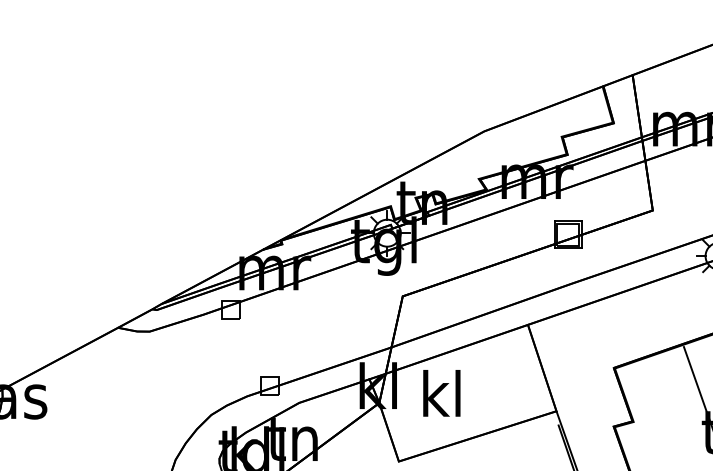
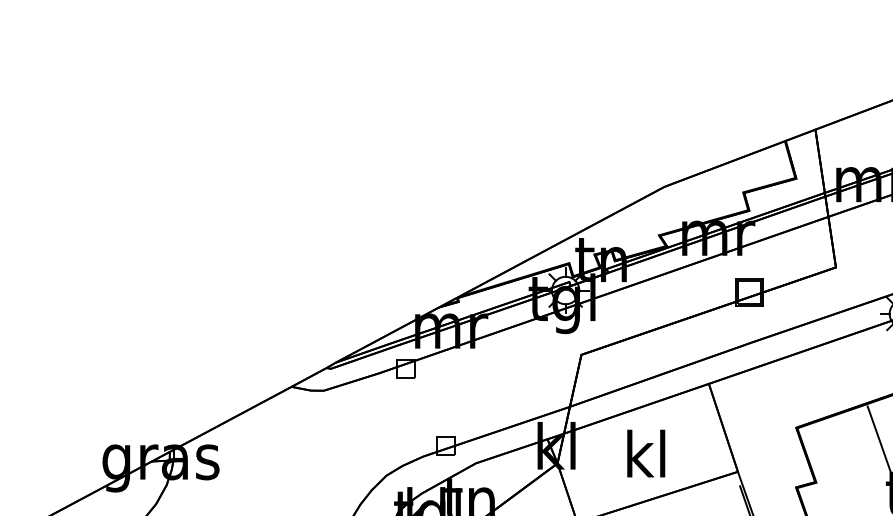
text: (442, 393) -> (646, 453), moved

